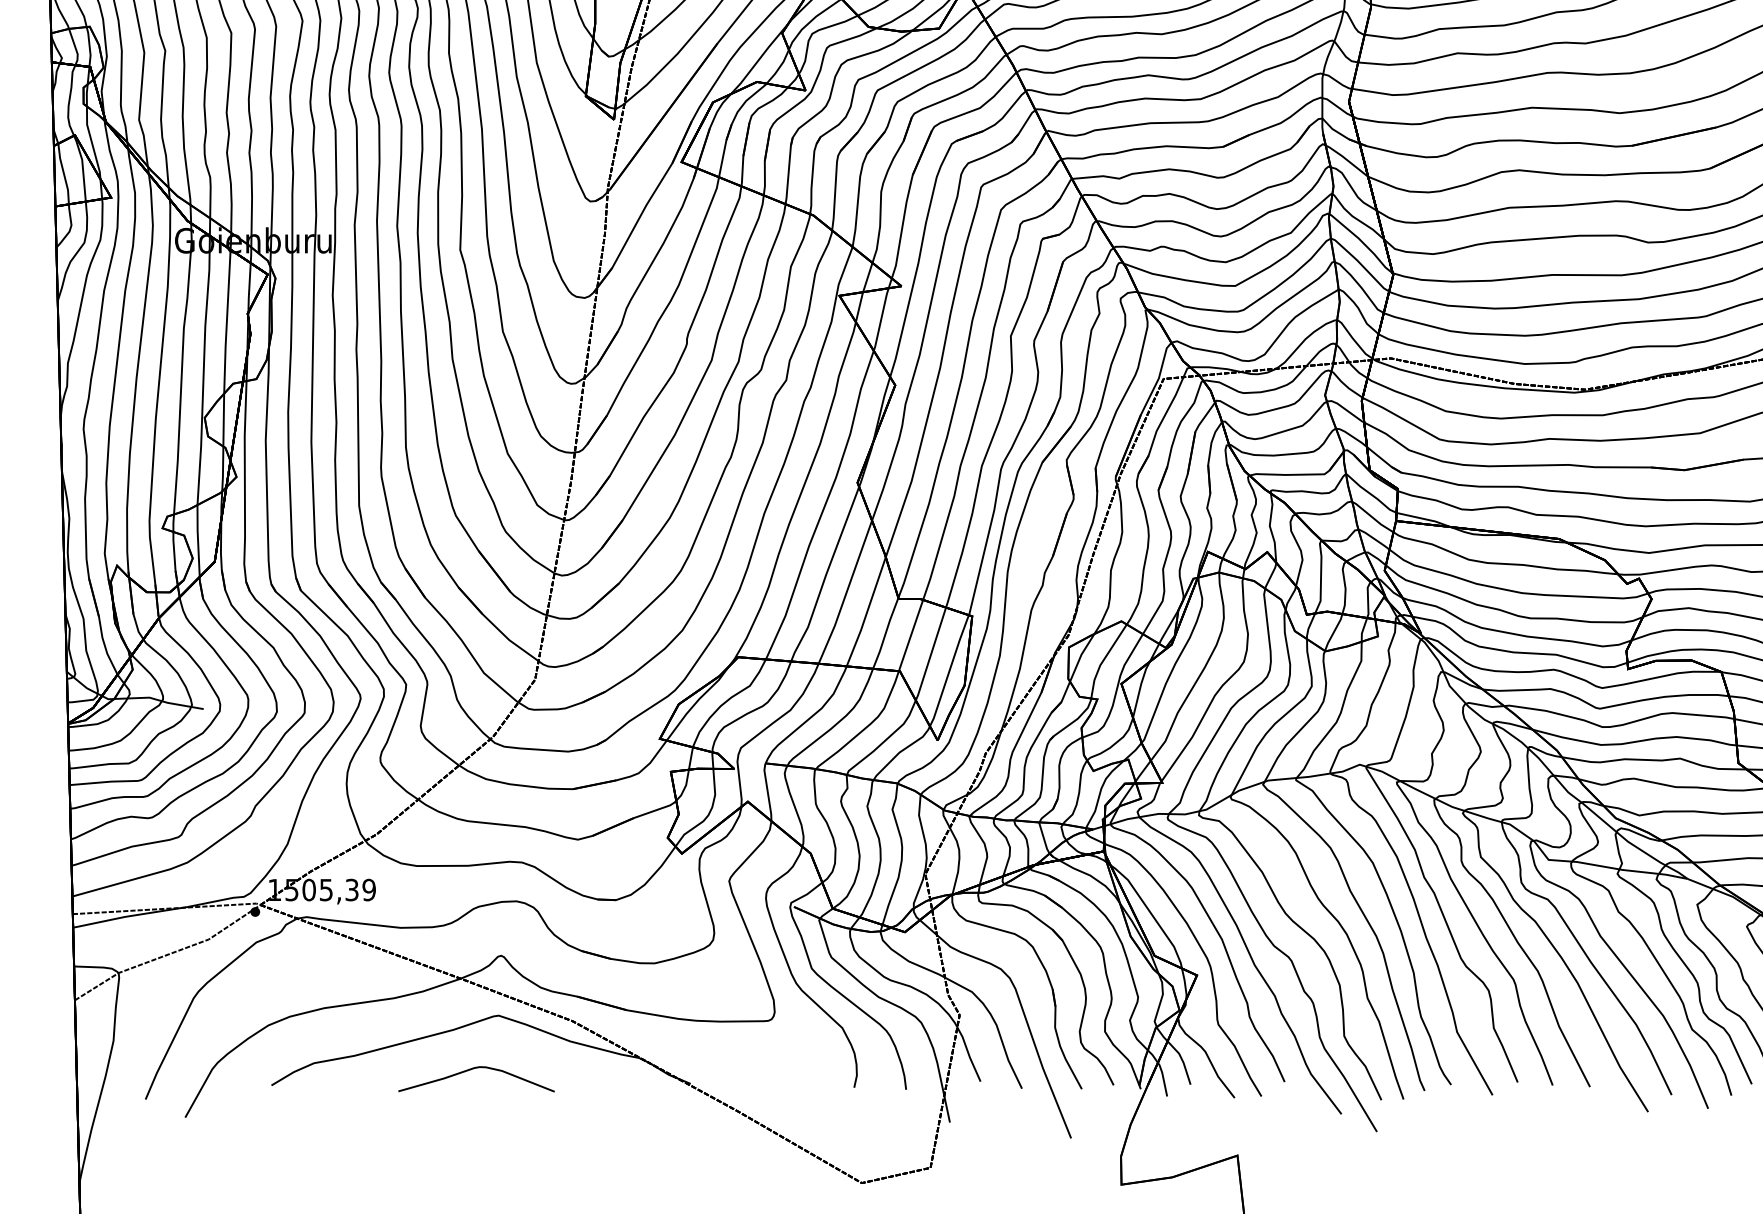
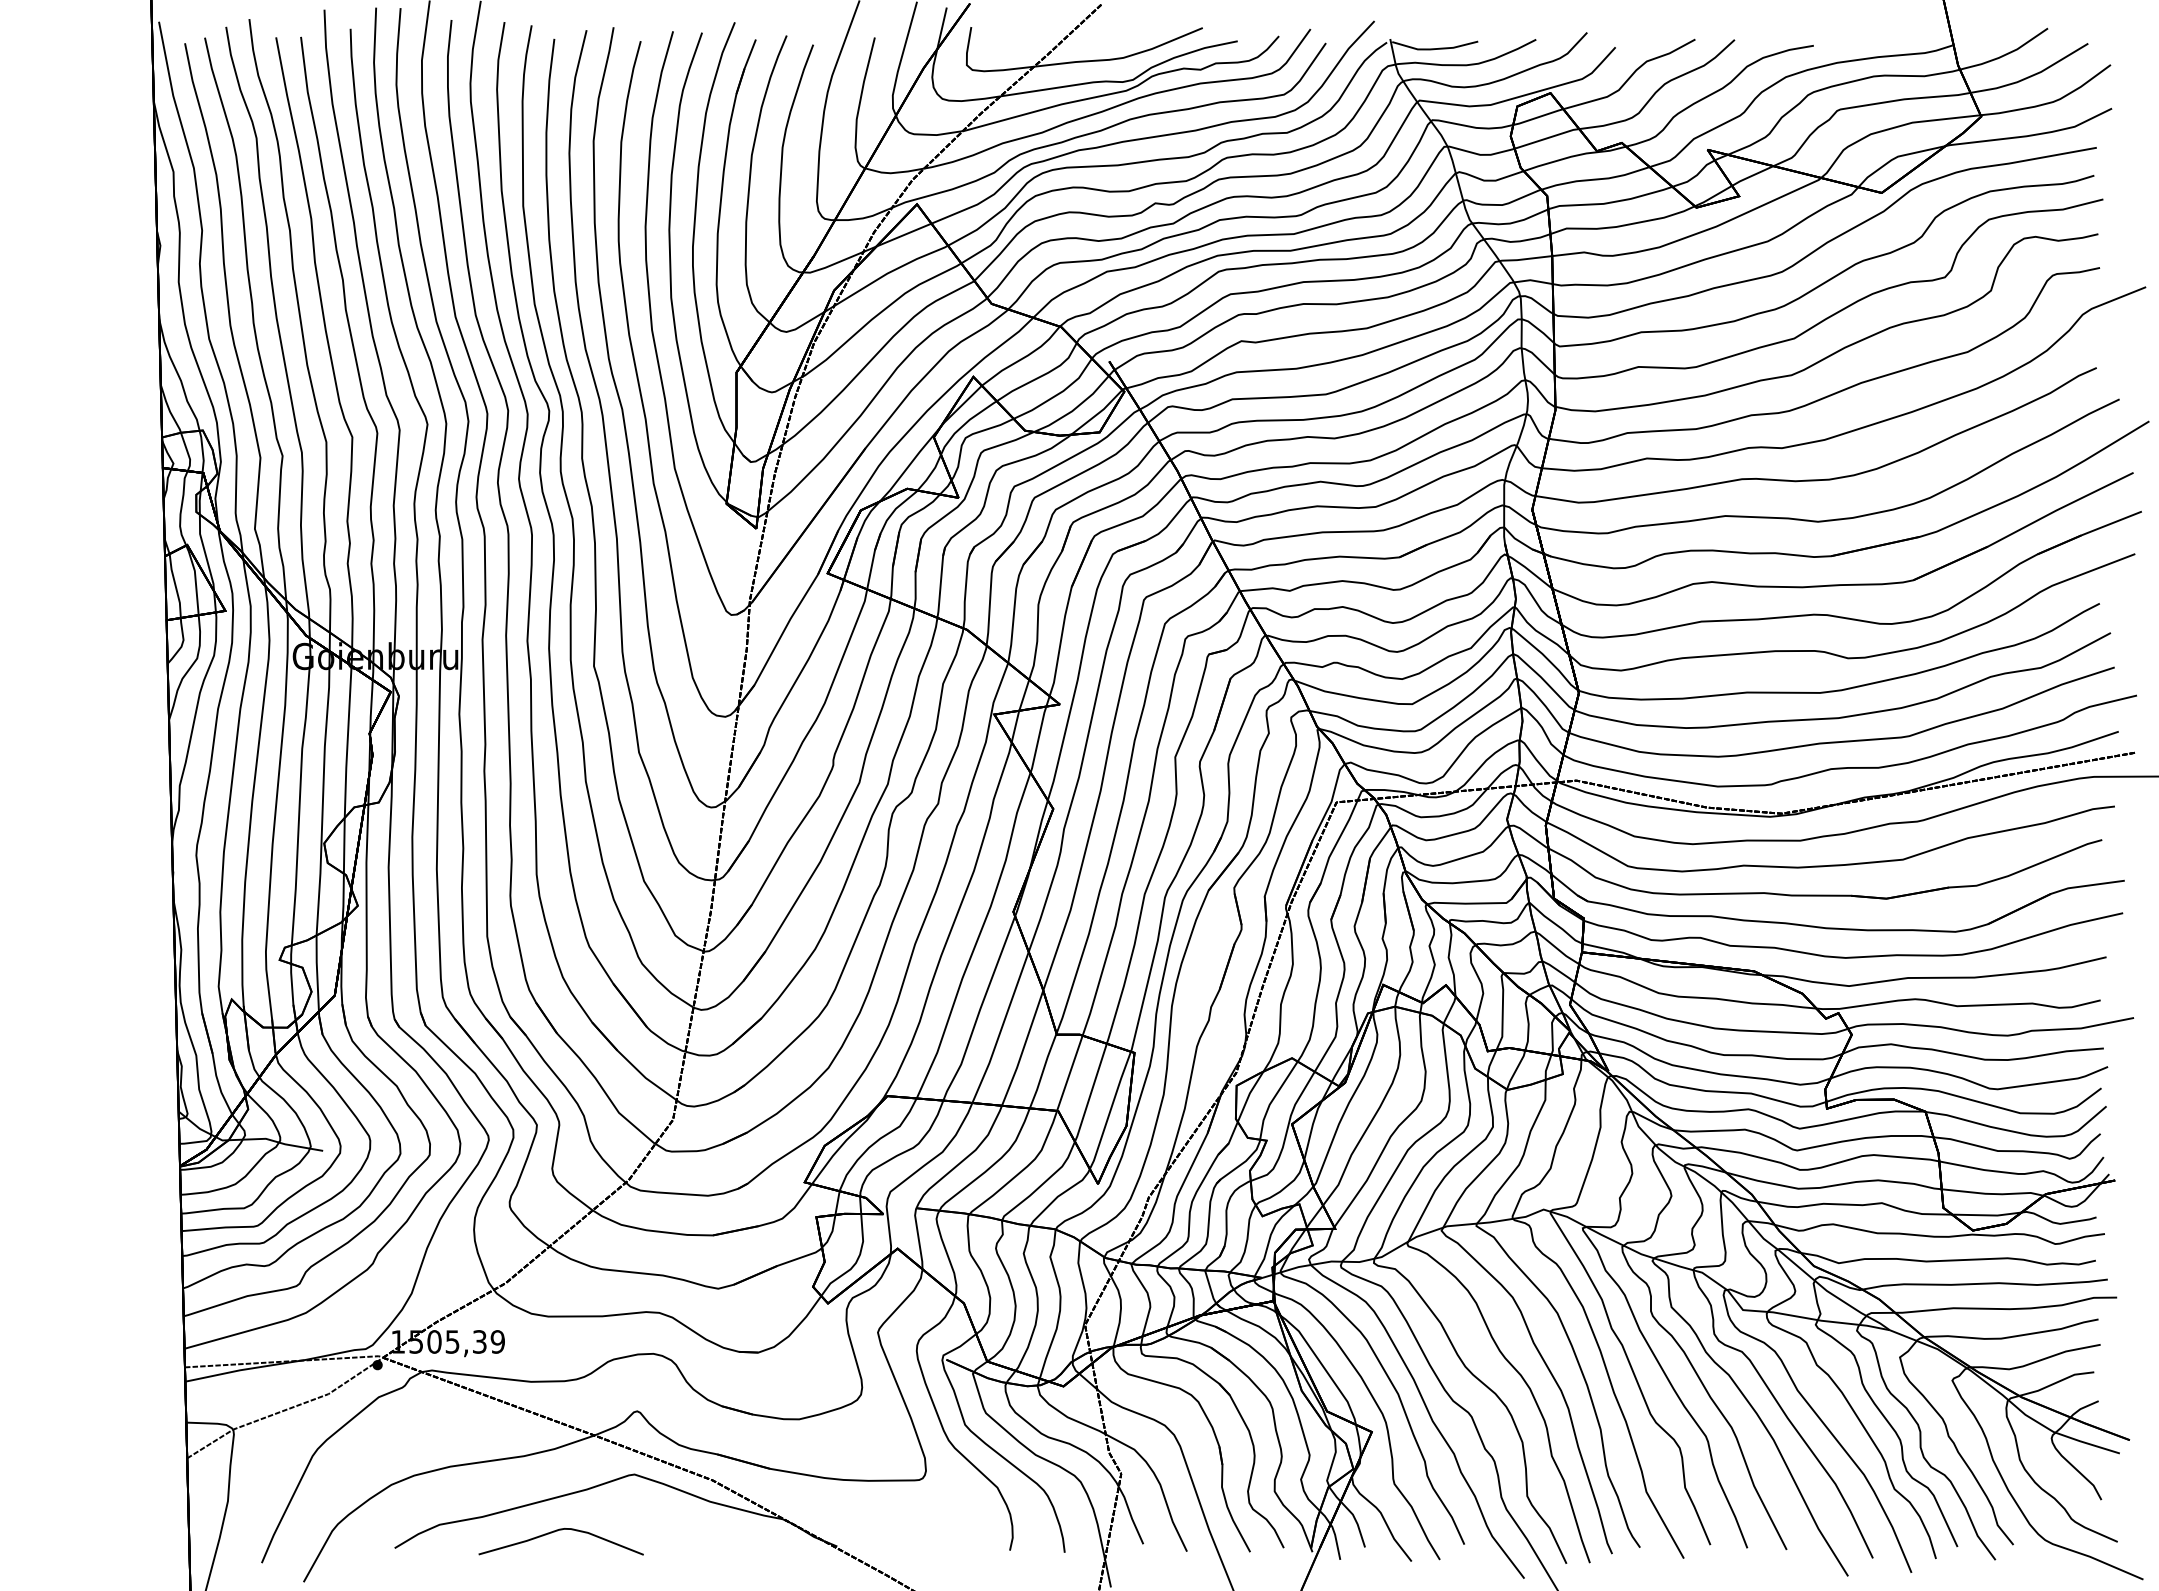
curve: (473, 1069) -> (557, 1531), moved

